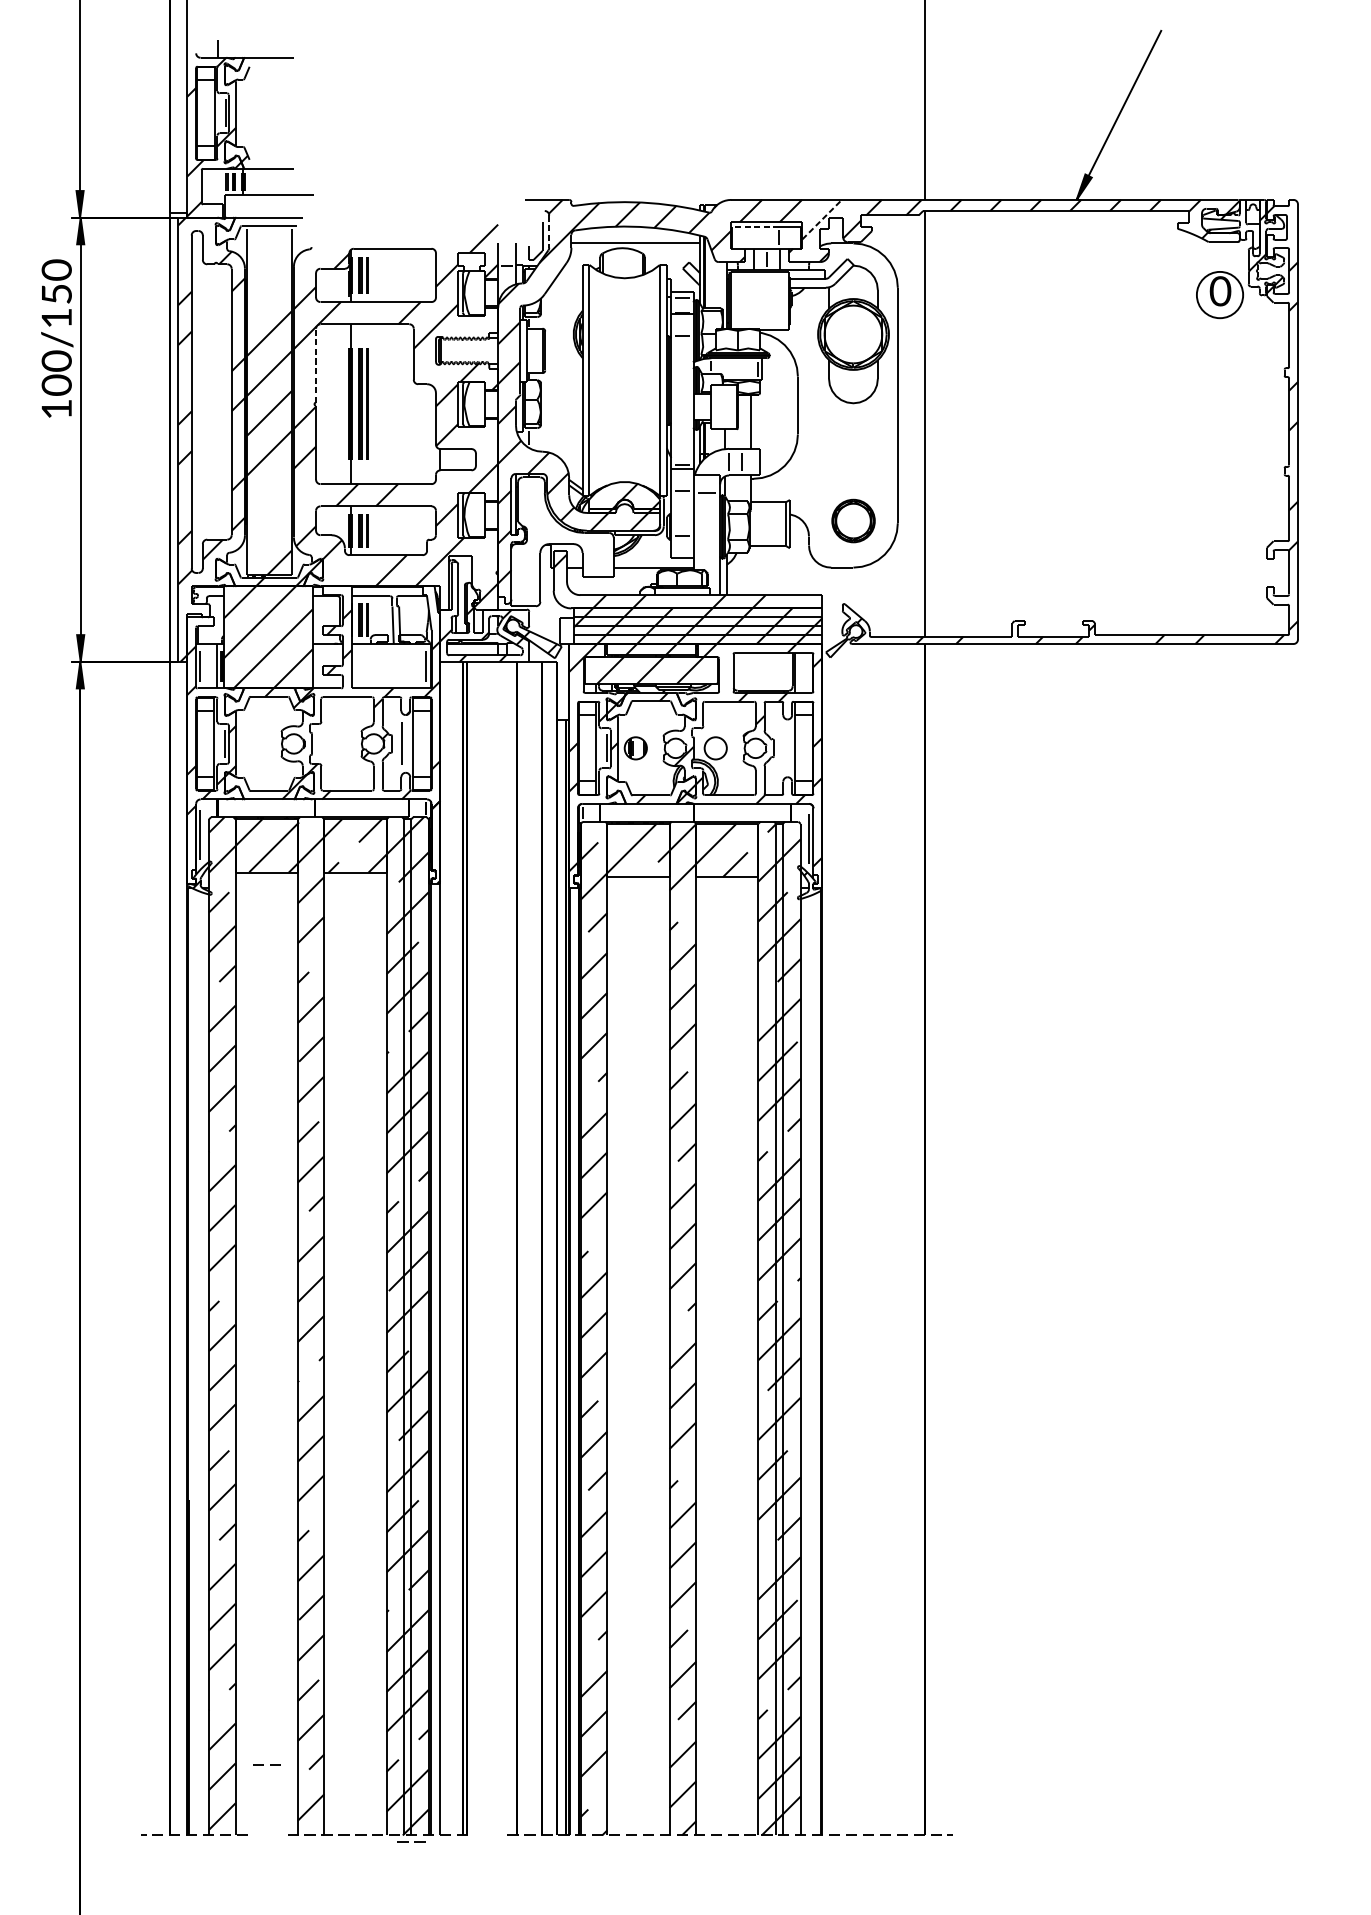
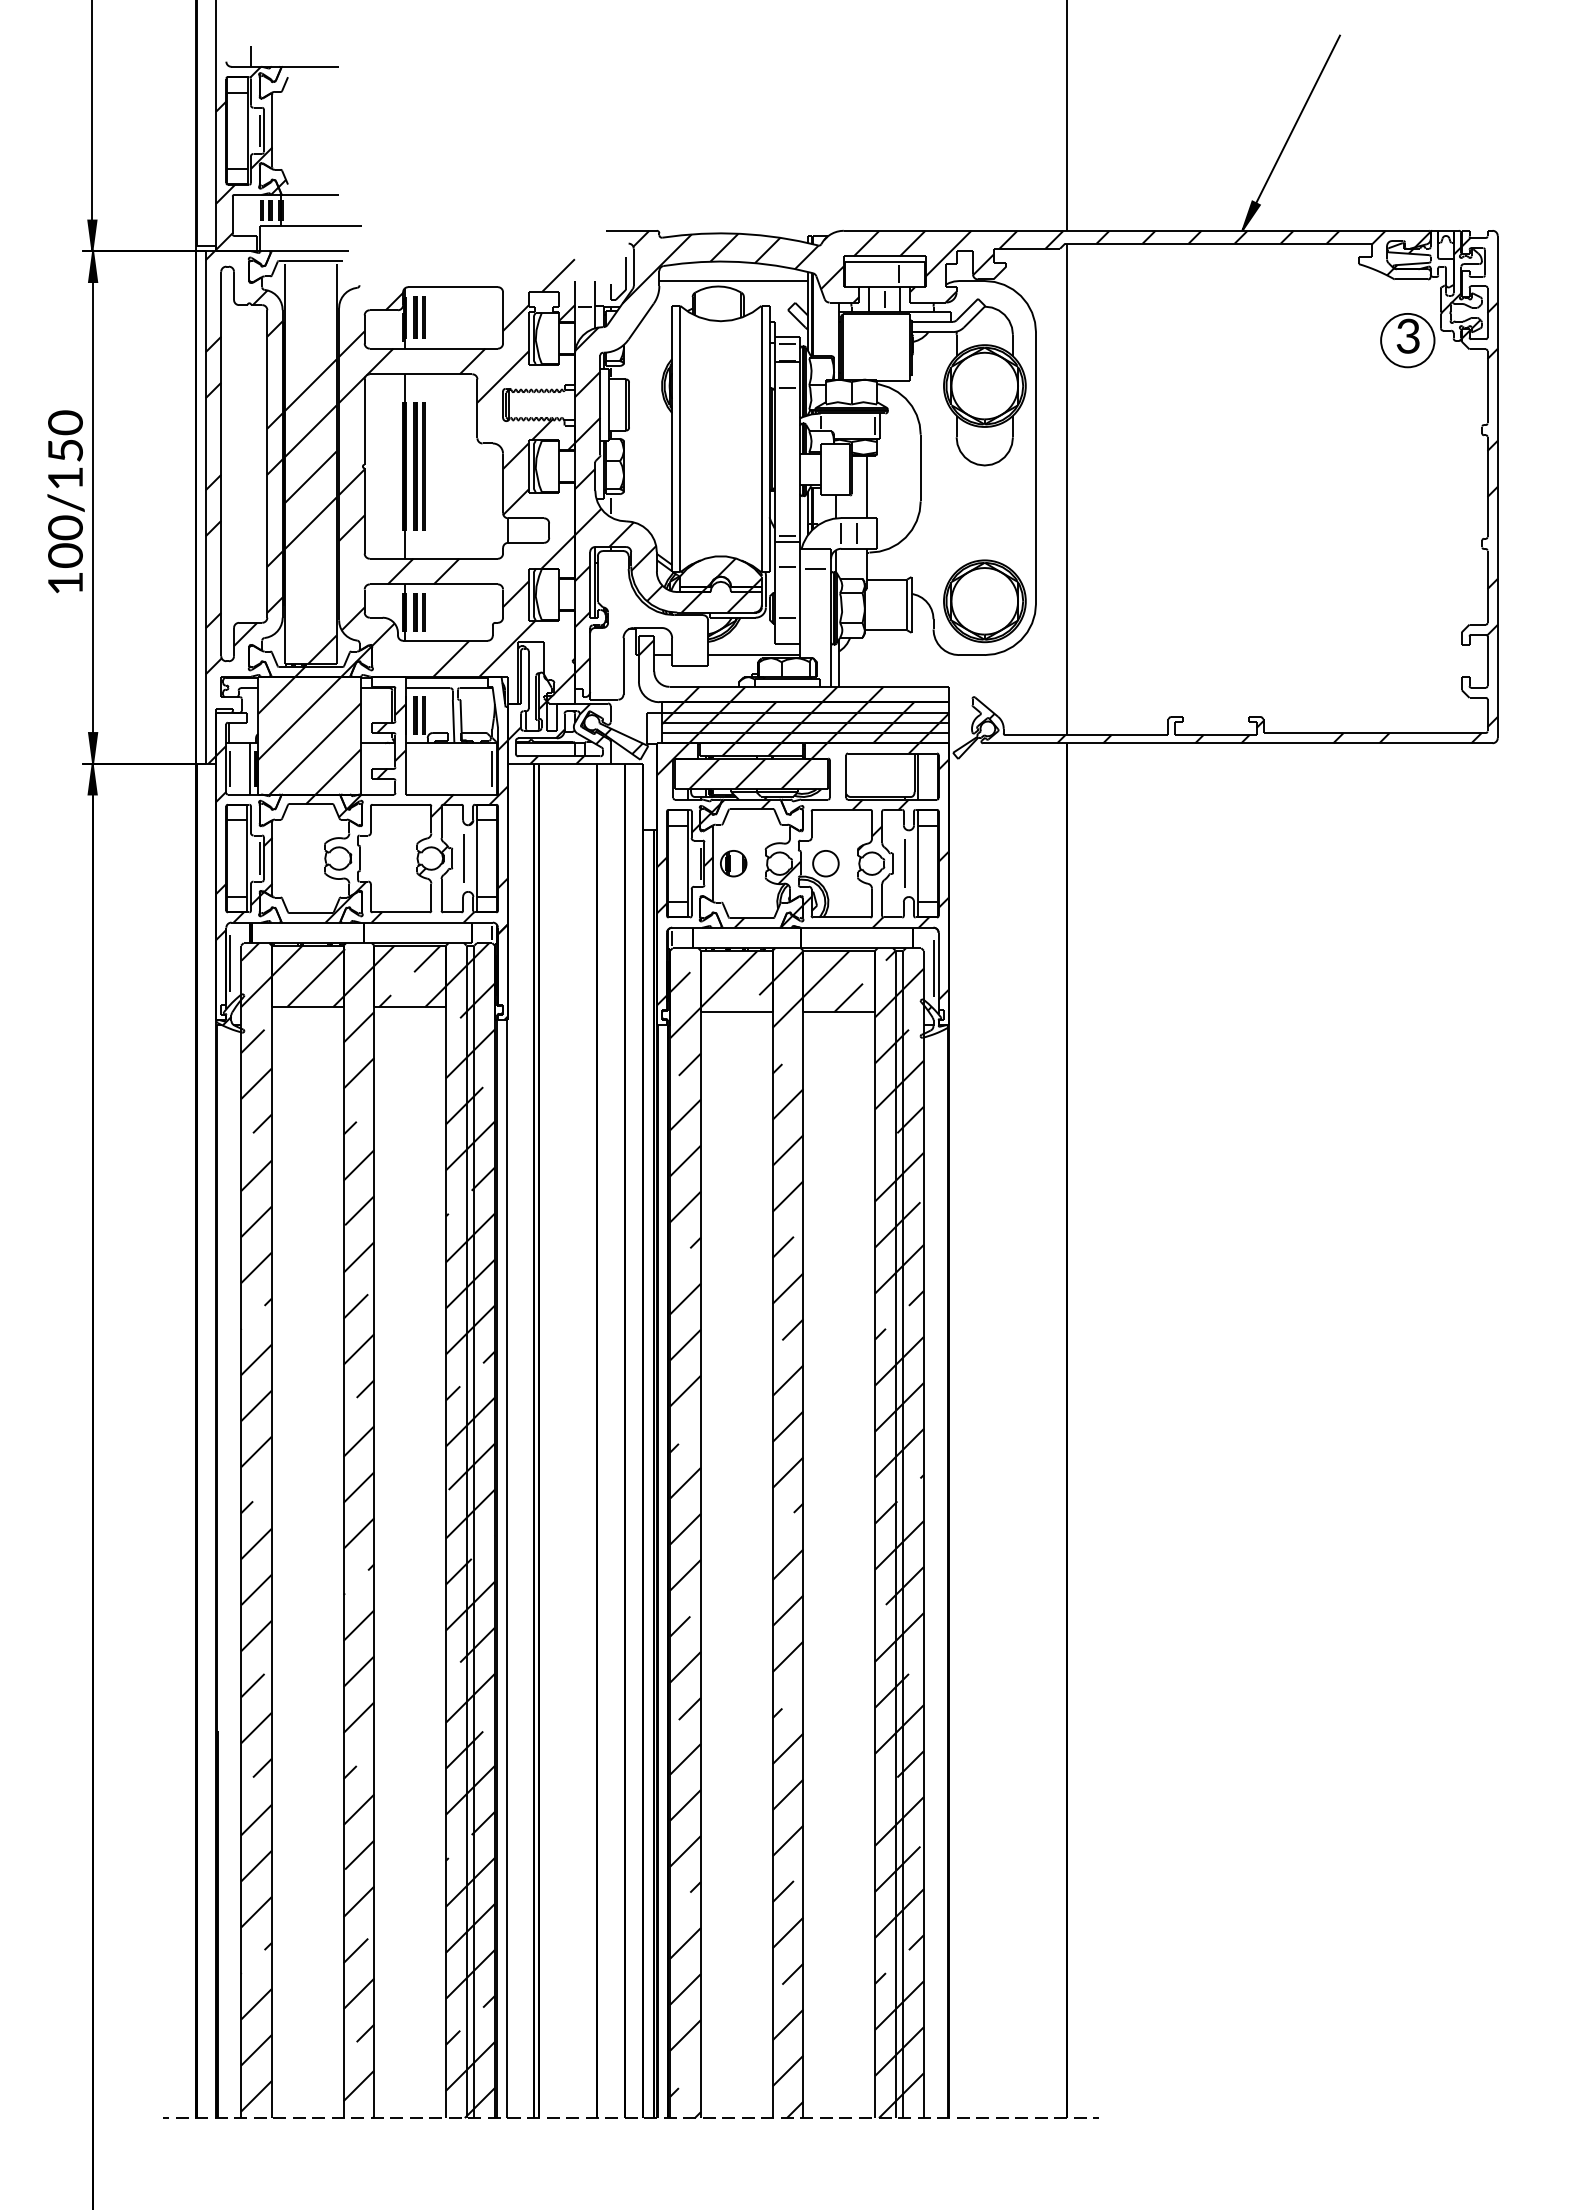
line: (822, 219) -> (949, 253), dashed -> solid
line: (755, 226) -> (871, 261), dashed -> solid
line: (549, 231) -> (633, 267), dashed -> solid
text: (1220, 290) -> (1408, 335), 0 -> 3
text: (56, 338) -> (65, 501), moved
line: (315, 366) -> (364, 422), dashed -> solid
part: (853, 521) -> (984, 601), size x1.67
line: (783, 748) -> (904, 863), added
line: (263, 1764) -> (305, 2117), moved
line: (408, 1840) -> (559, 2117), moved

